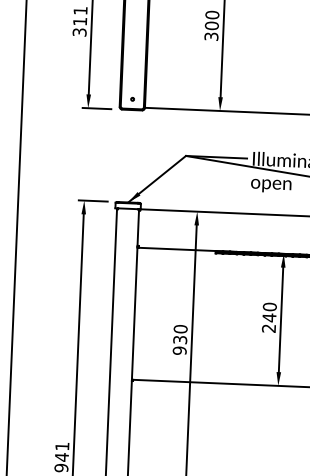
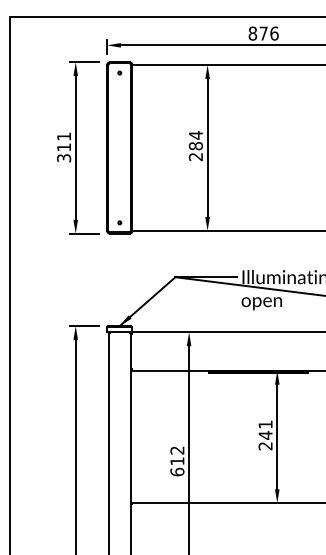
text: (211, 25) -> (195, 145), 300 -> 284
text: (269, 306) -> (265, 424), 240 -> 241
text: (180, 340) -> (177, 461), 930 -> 612

